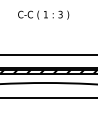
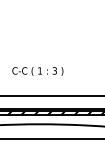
text: (43, 15) -> (37, 71), moved

